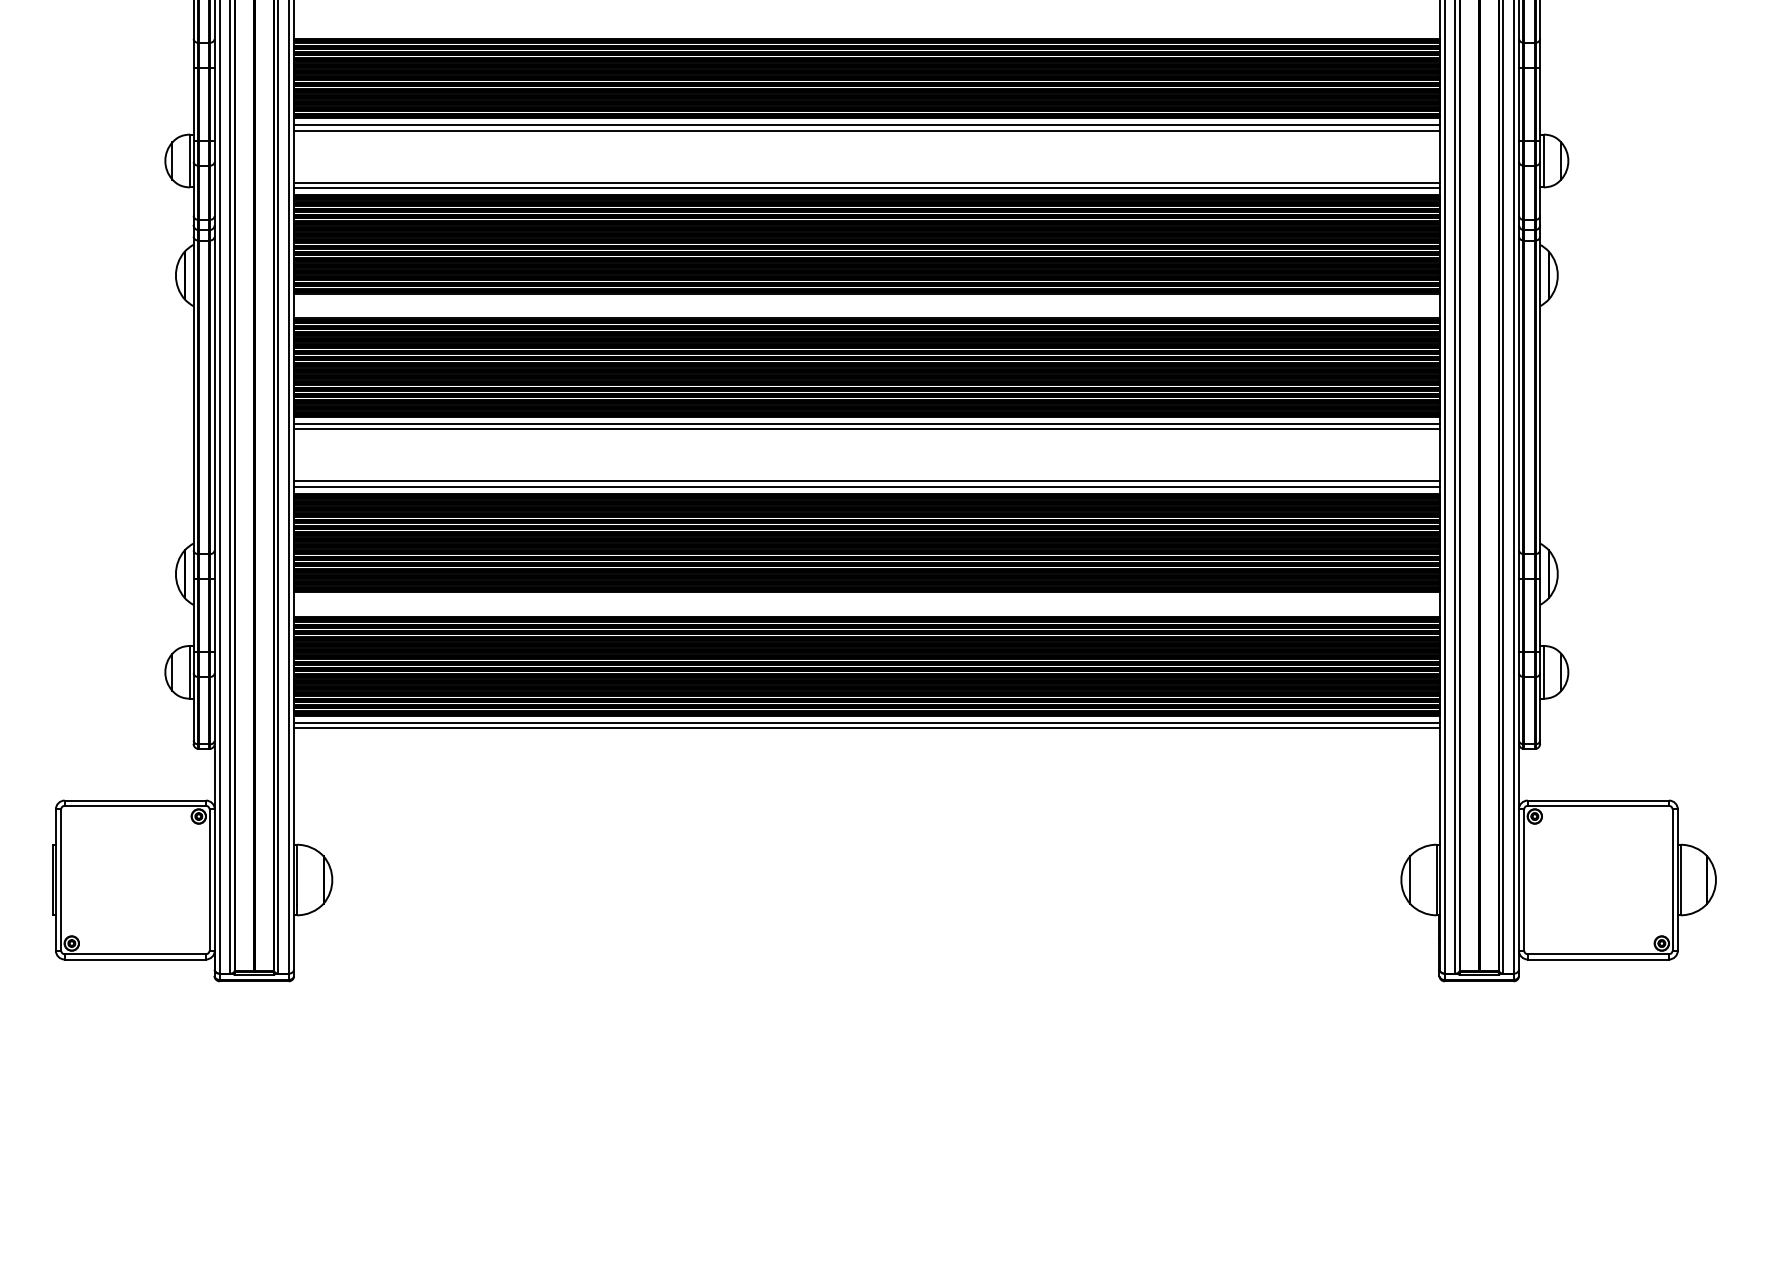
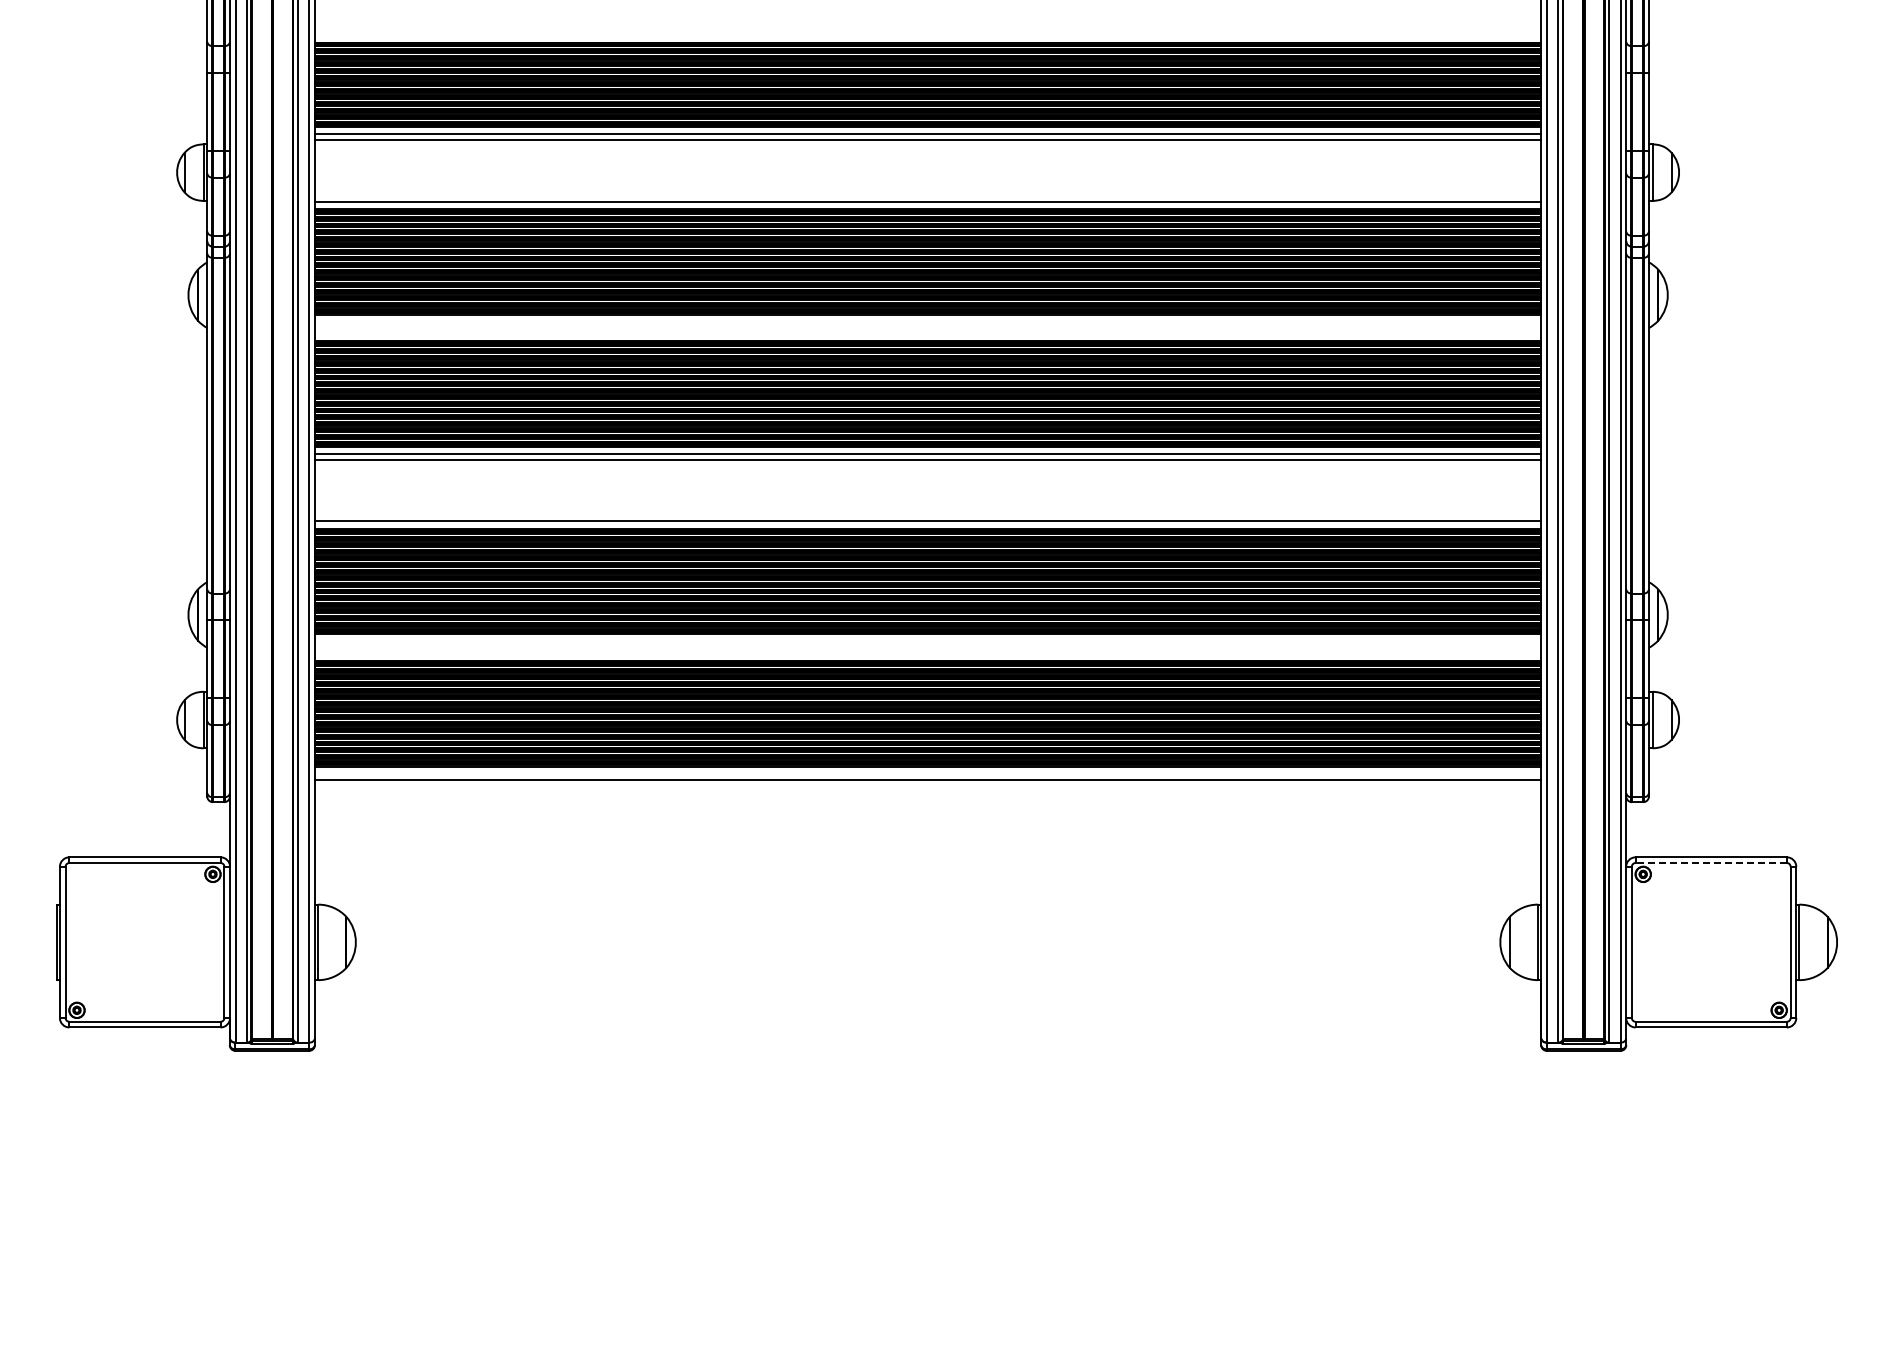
line: (866, 182) -> (927, 195), removed
line: (866, 481) -> (927, 515), removed
line: (866, 723) -> (927, 774), removed
line: (1598, 806) -> (1711, 863), solid -> dashed

